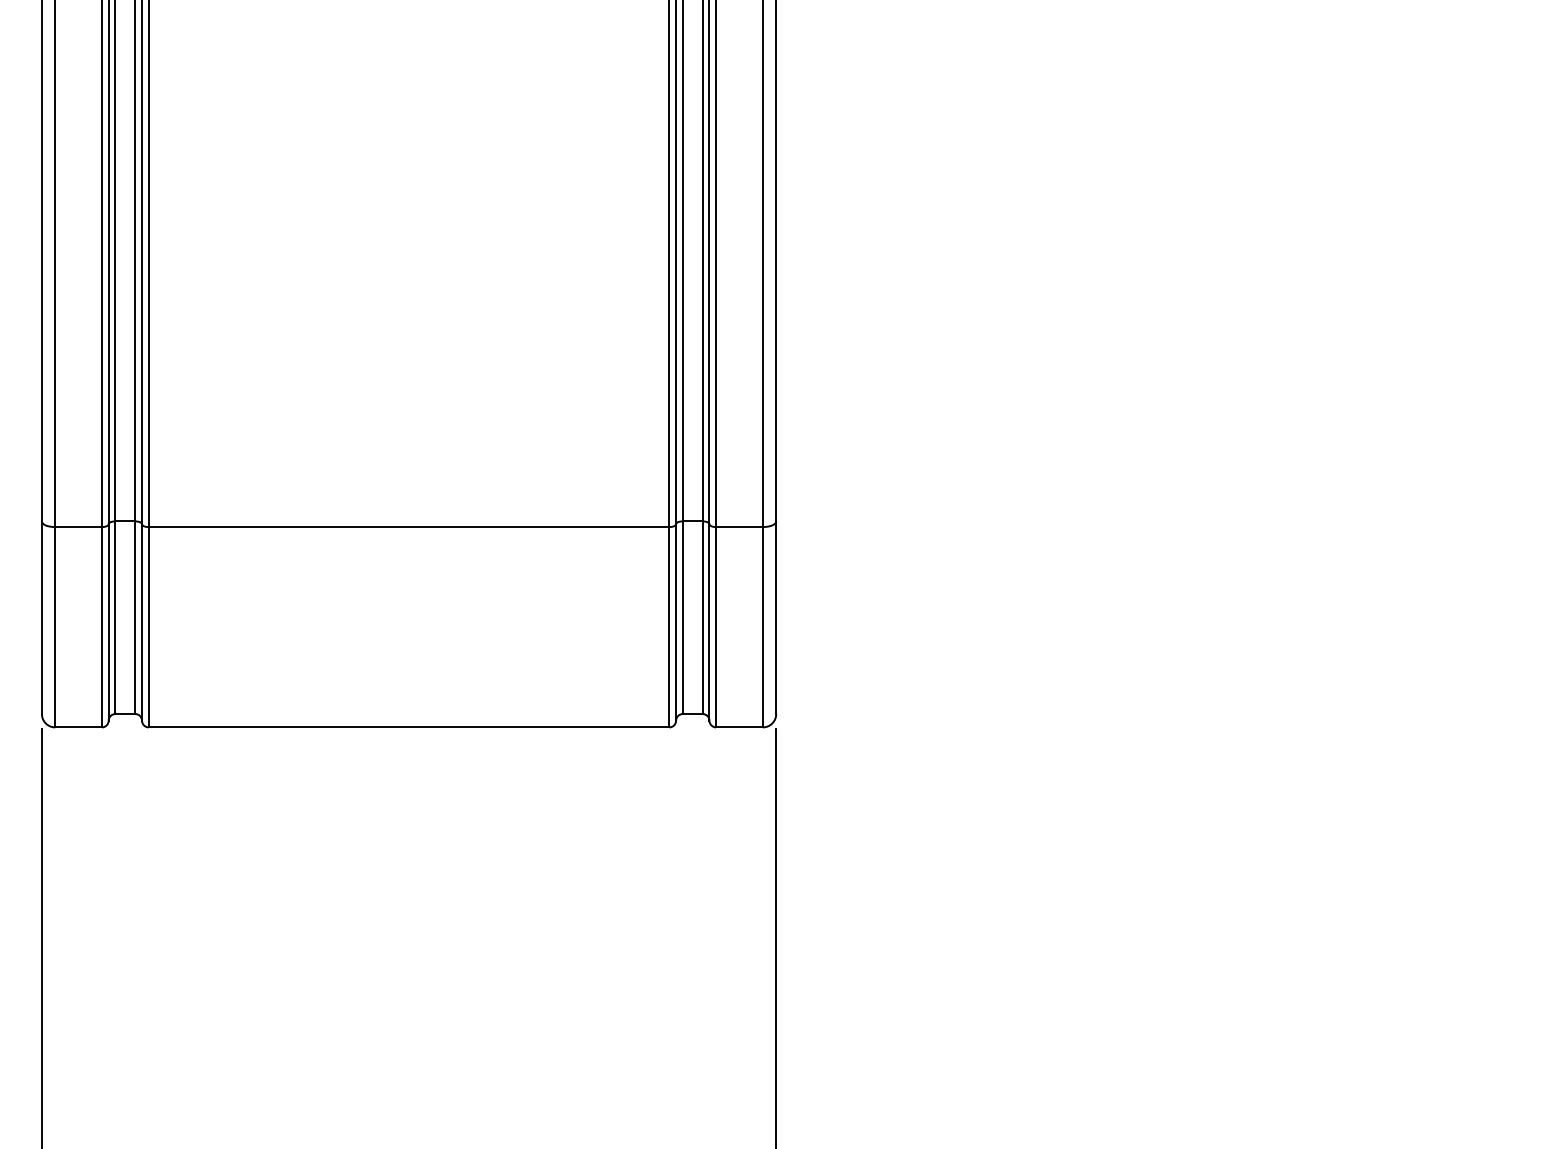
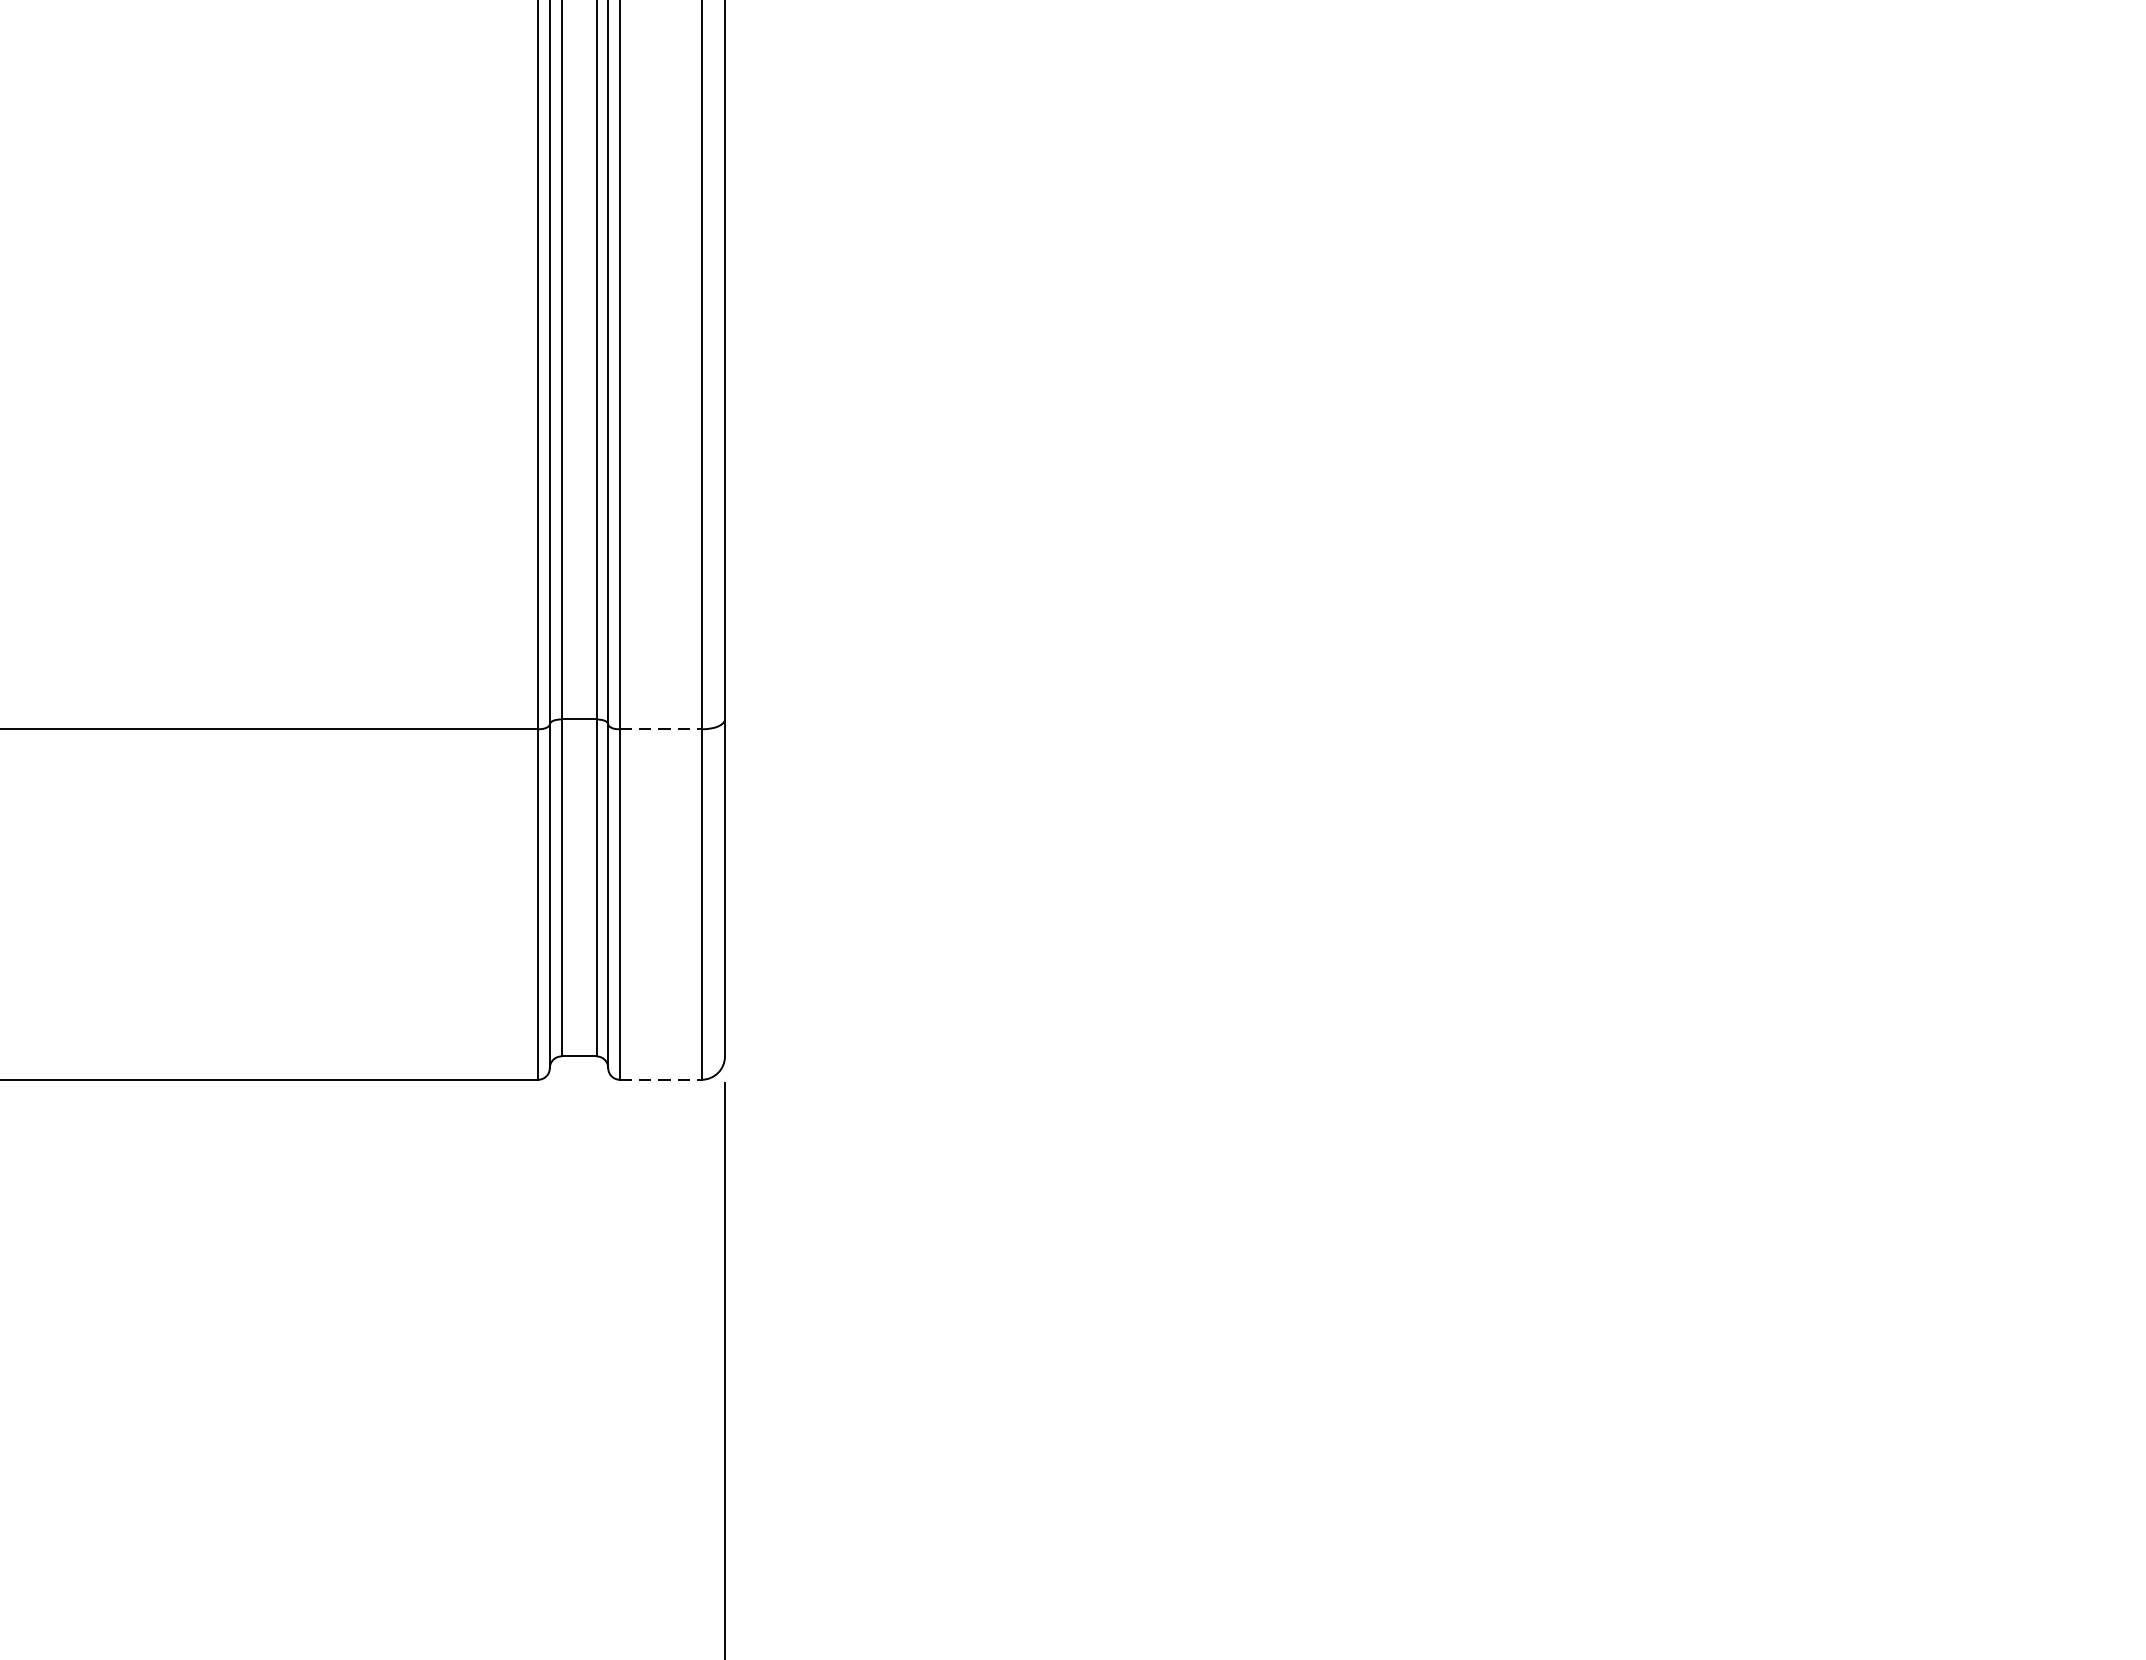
line: (740, 527) -> (662, 730), solid -> dashed
line: (740, 727) -> (662, 1079), solid -> dashed

